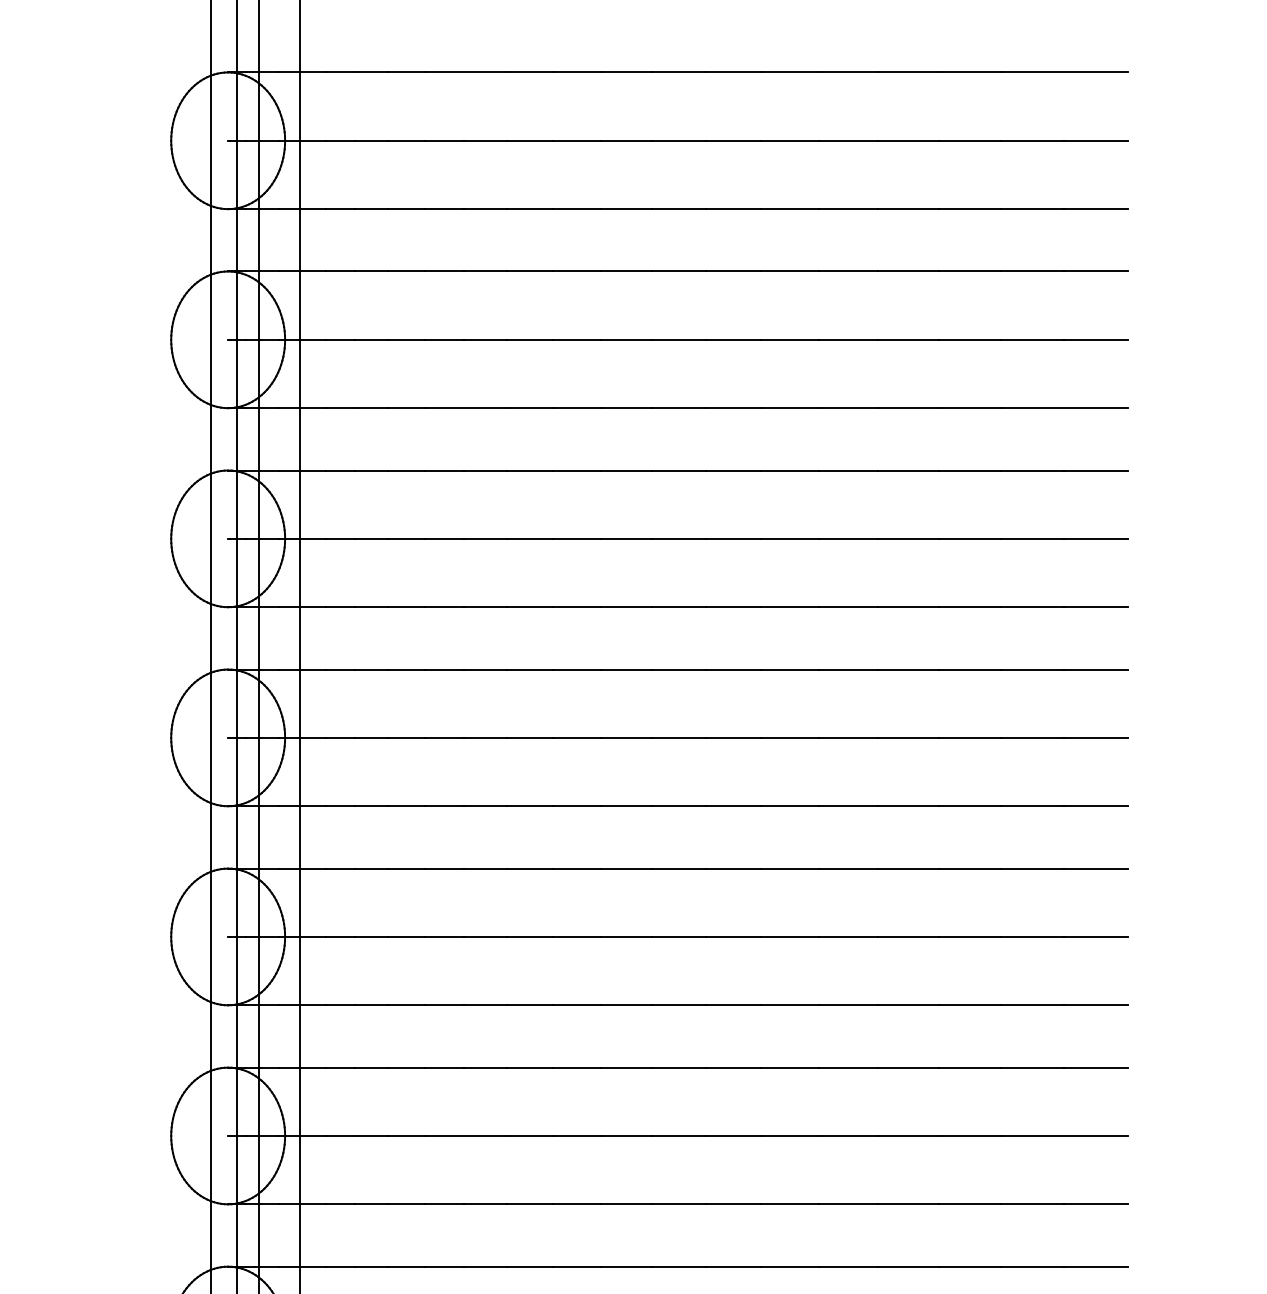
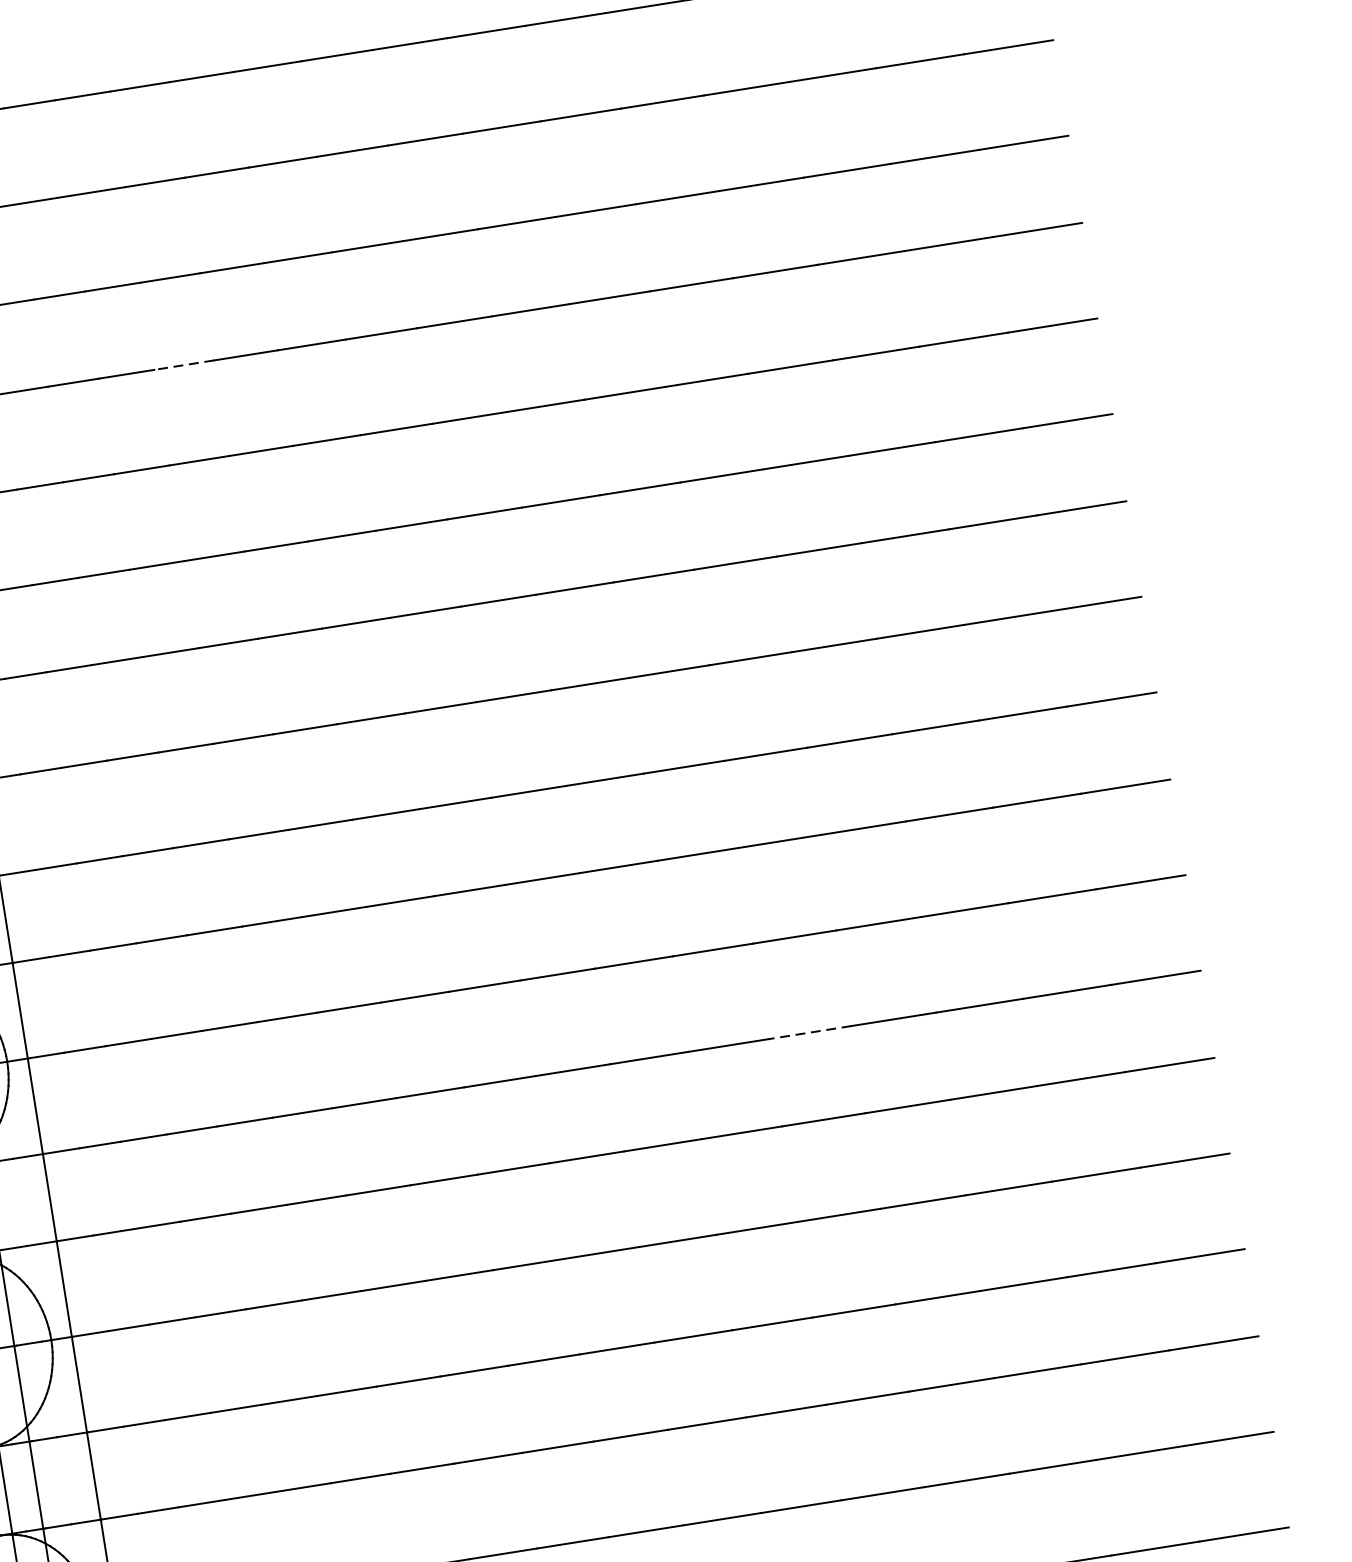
line: (485, 271) -> (184, 365), solid -> dashed
line: (848, 806) -> (810, 1032), solid -> dashed

